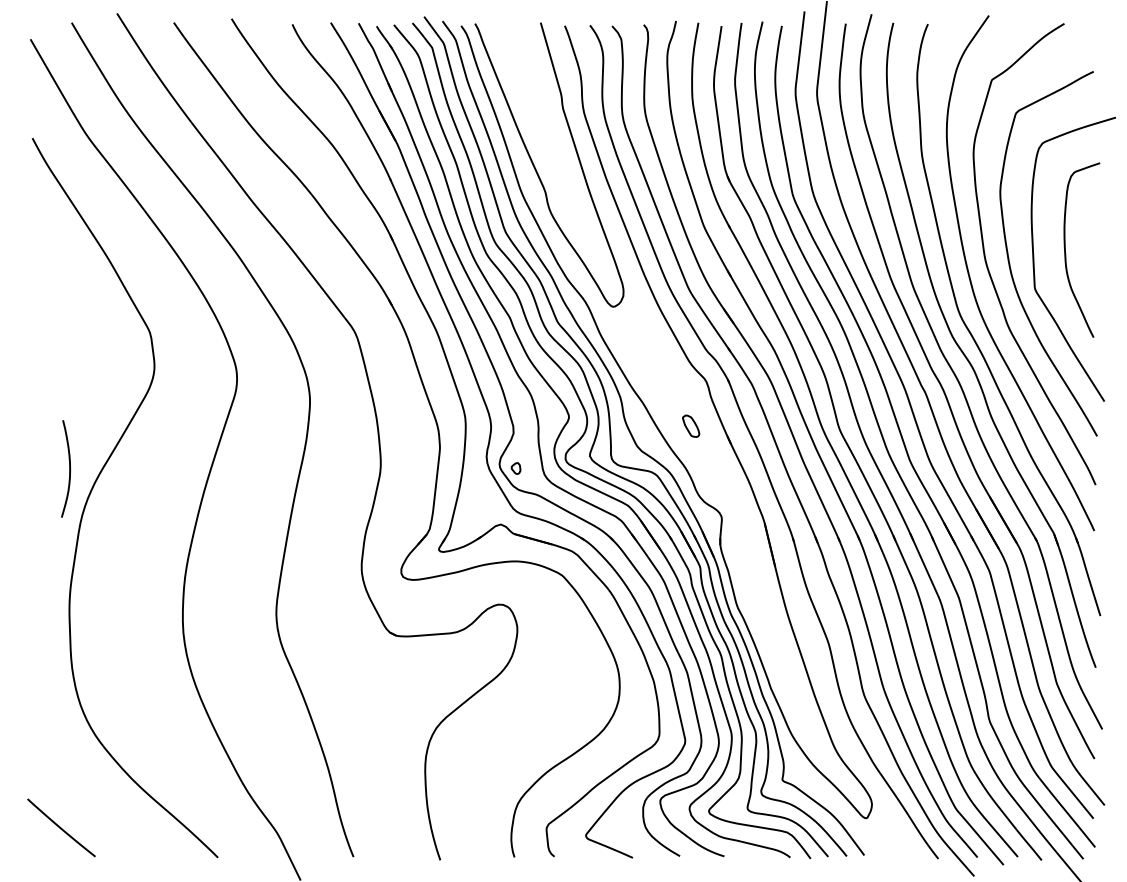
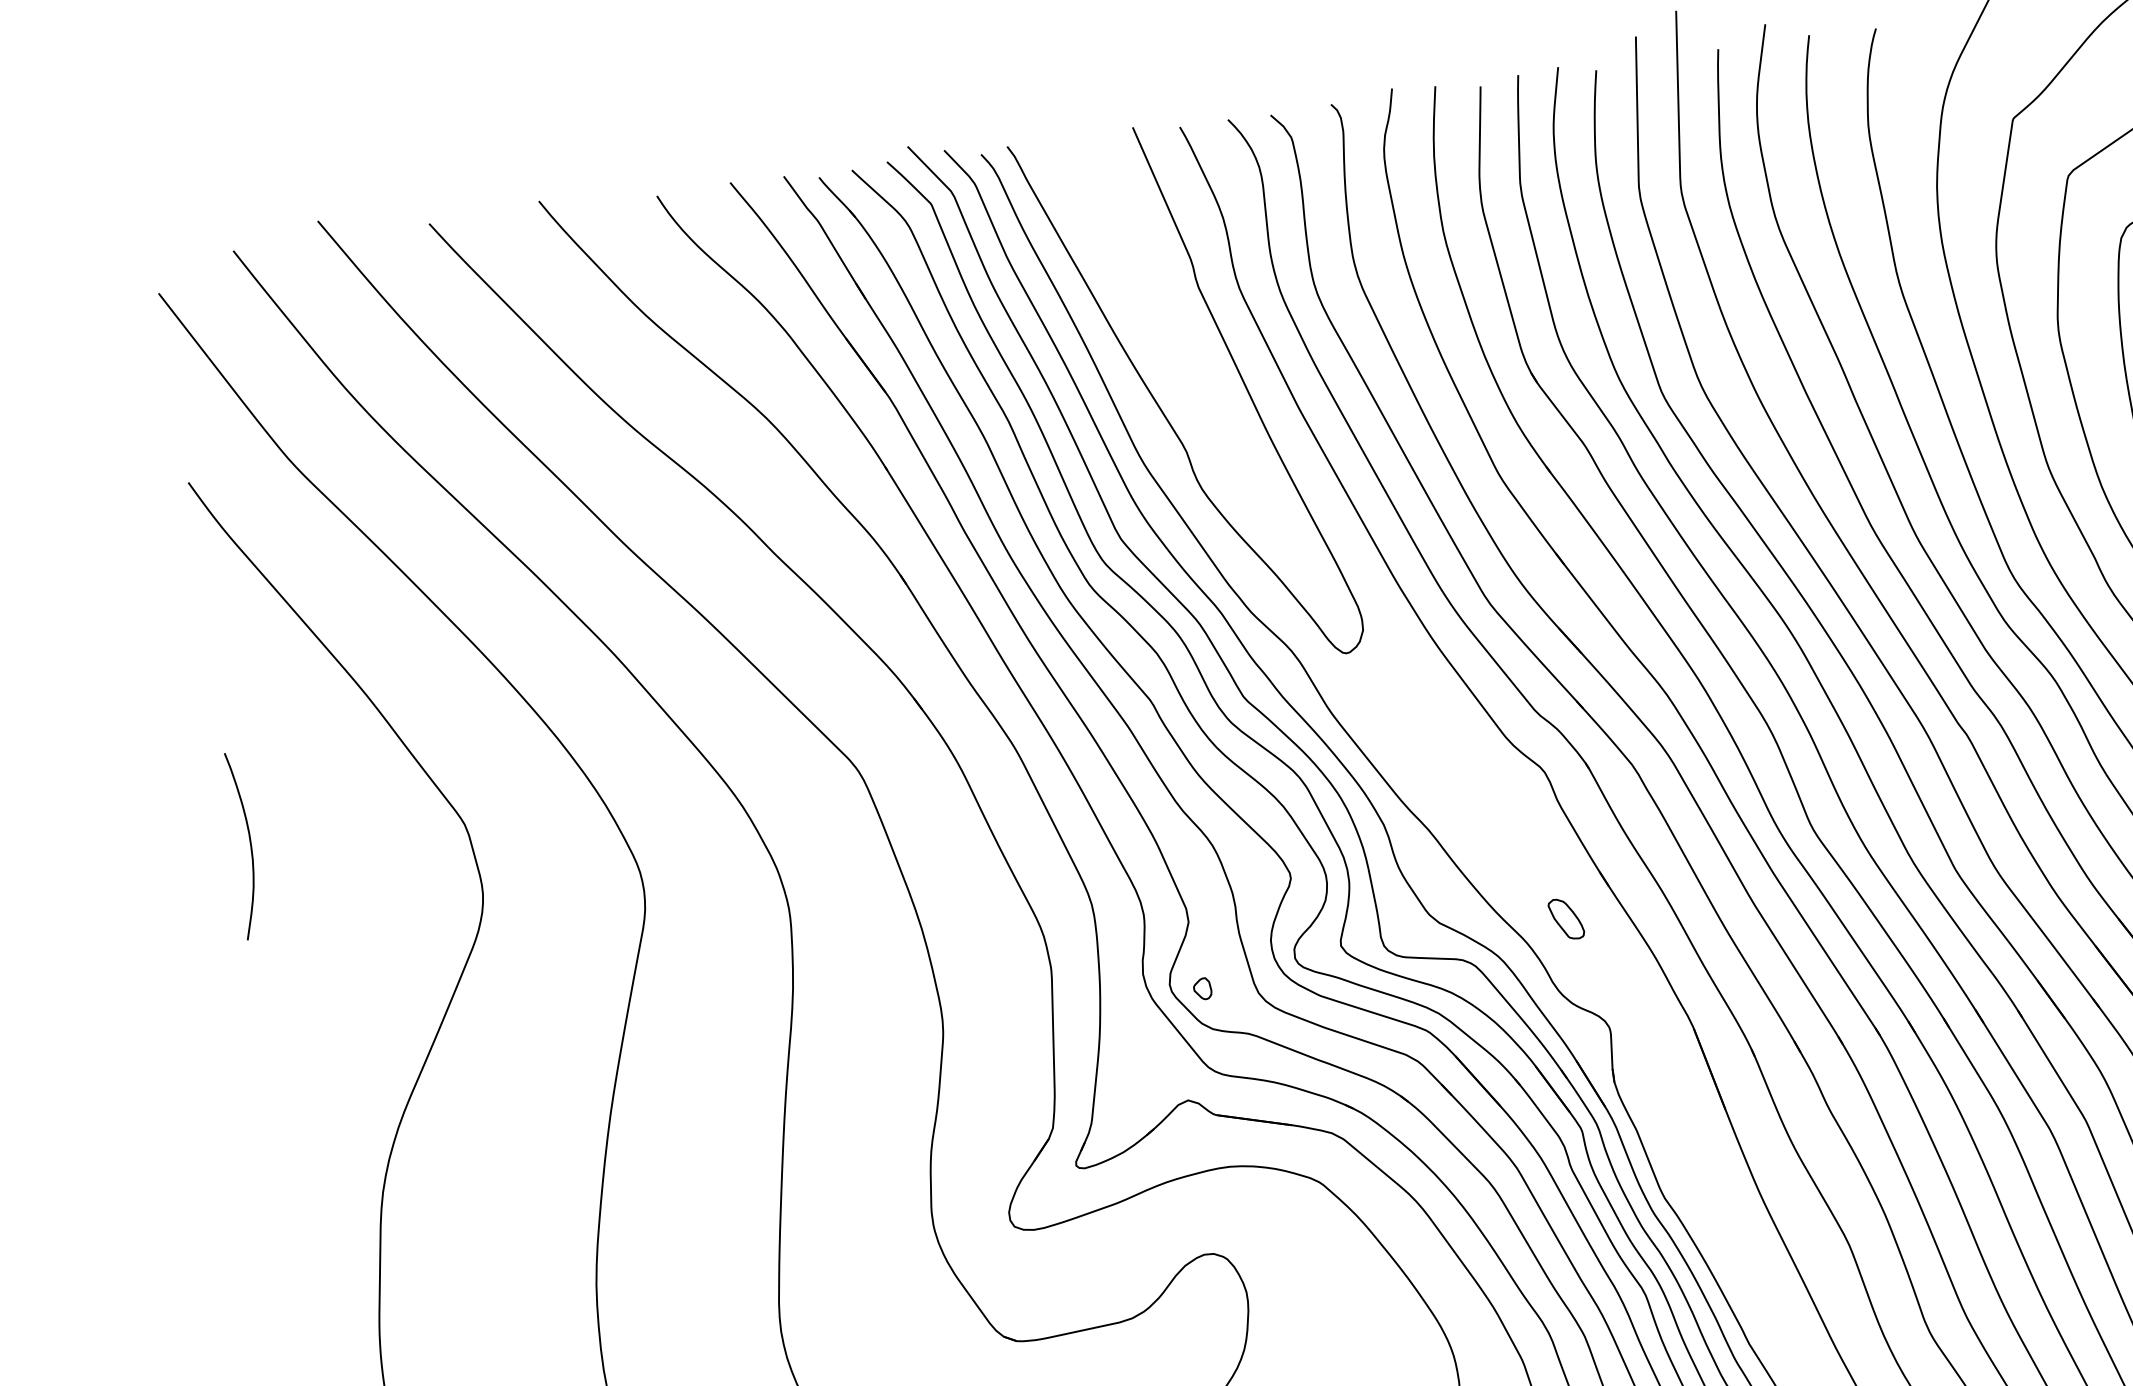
part: (691, 425) -> (1566, 917), moved
curve: (69, 468) -> (249, 844), moved

